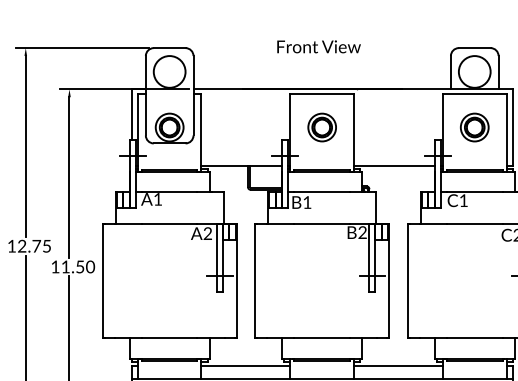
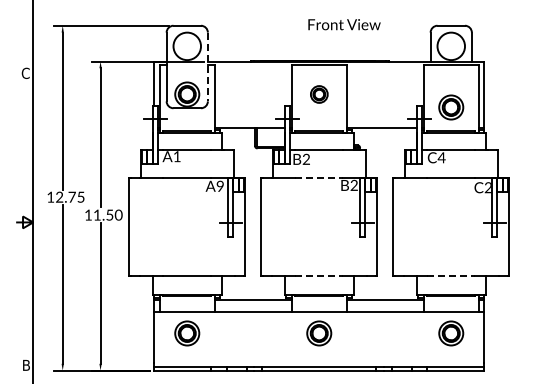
text: (319, 46) -> (344, 24), moved
line: (193, 96) -> (207, 67), solid -> dashed
part: (322, 127) -> (319, 94), size x0.7
part: (475, 127) -> (451, 107), moved
text: (463, 200) -> (441, 157), C1 -> C4
text: (306, 201) -> (305, 158), B1 -> B2
line: (322, 224) -> (319, 178), solid -> dashed
text: (206, 233) -> (219, 186), A2 -> A9
line: (322, 337) -> (319, 276), solid -> dashed
line: (475, 337) -> (451, 276), solid -> dashed

